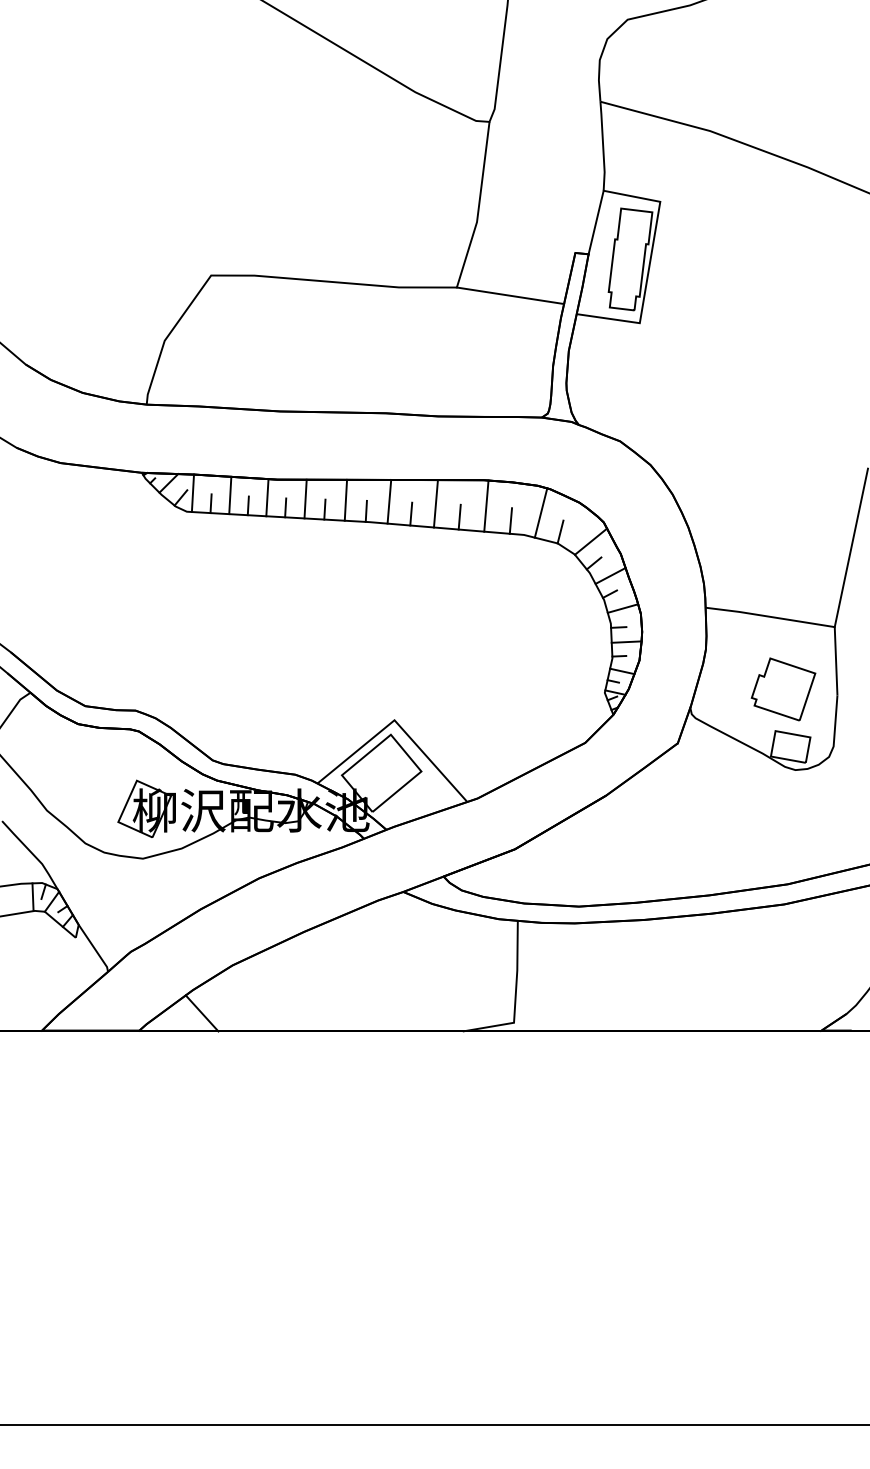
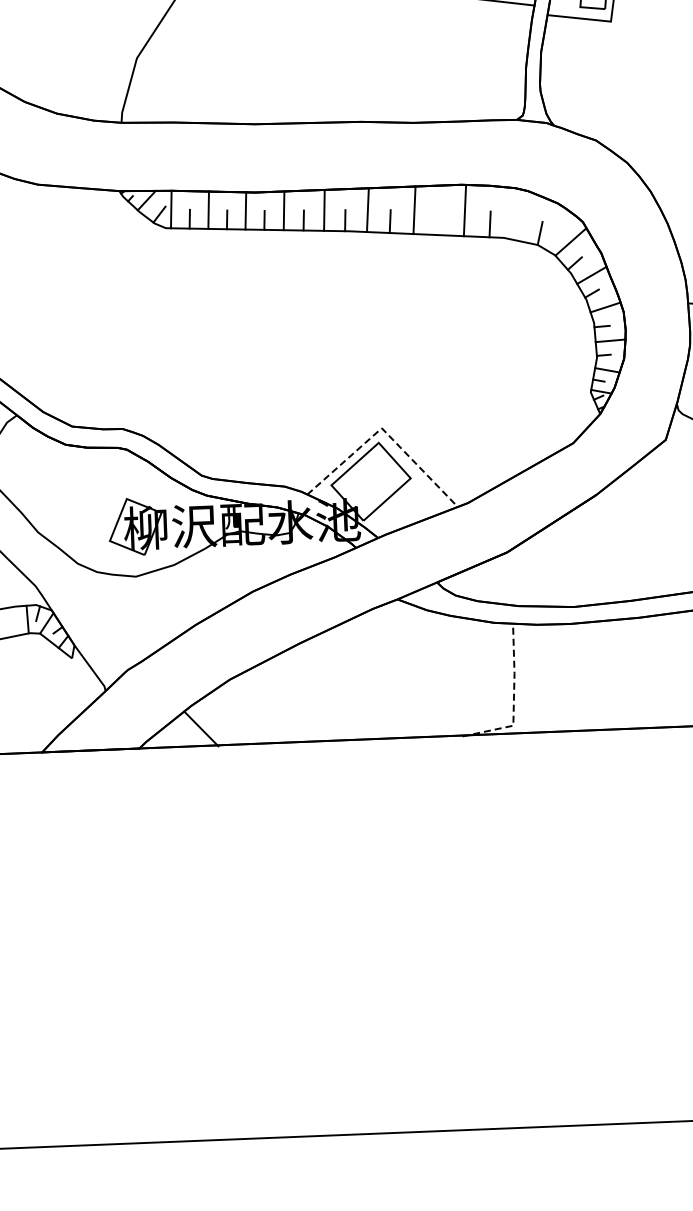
line: (540, 512) -> (519, 214), removed
line: (459, 516) -> (438, 222), removed
line: (397, 723) -> (384, 431), solid -> dashed
line: (515, 998) -> (513, 701), solid -> dashed

